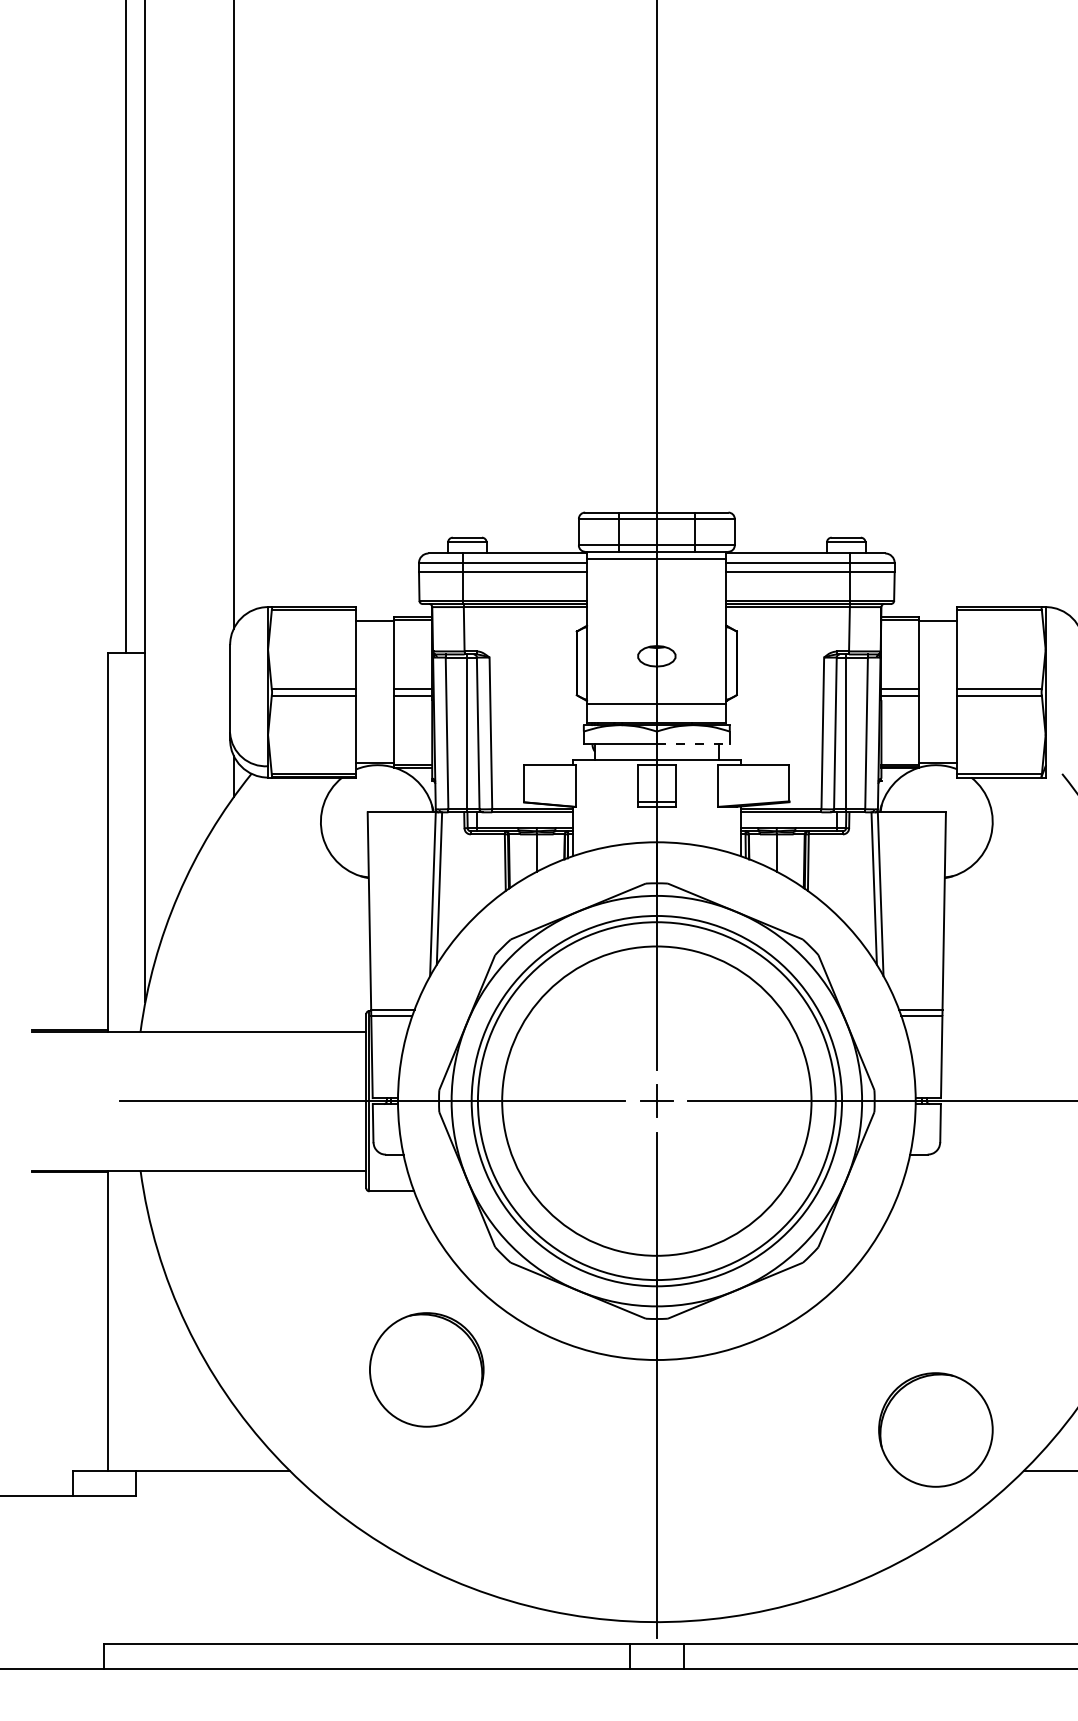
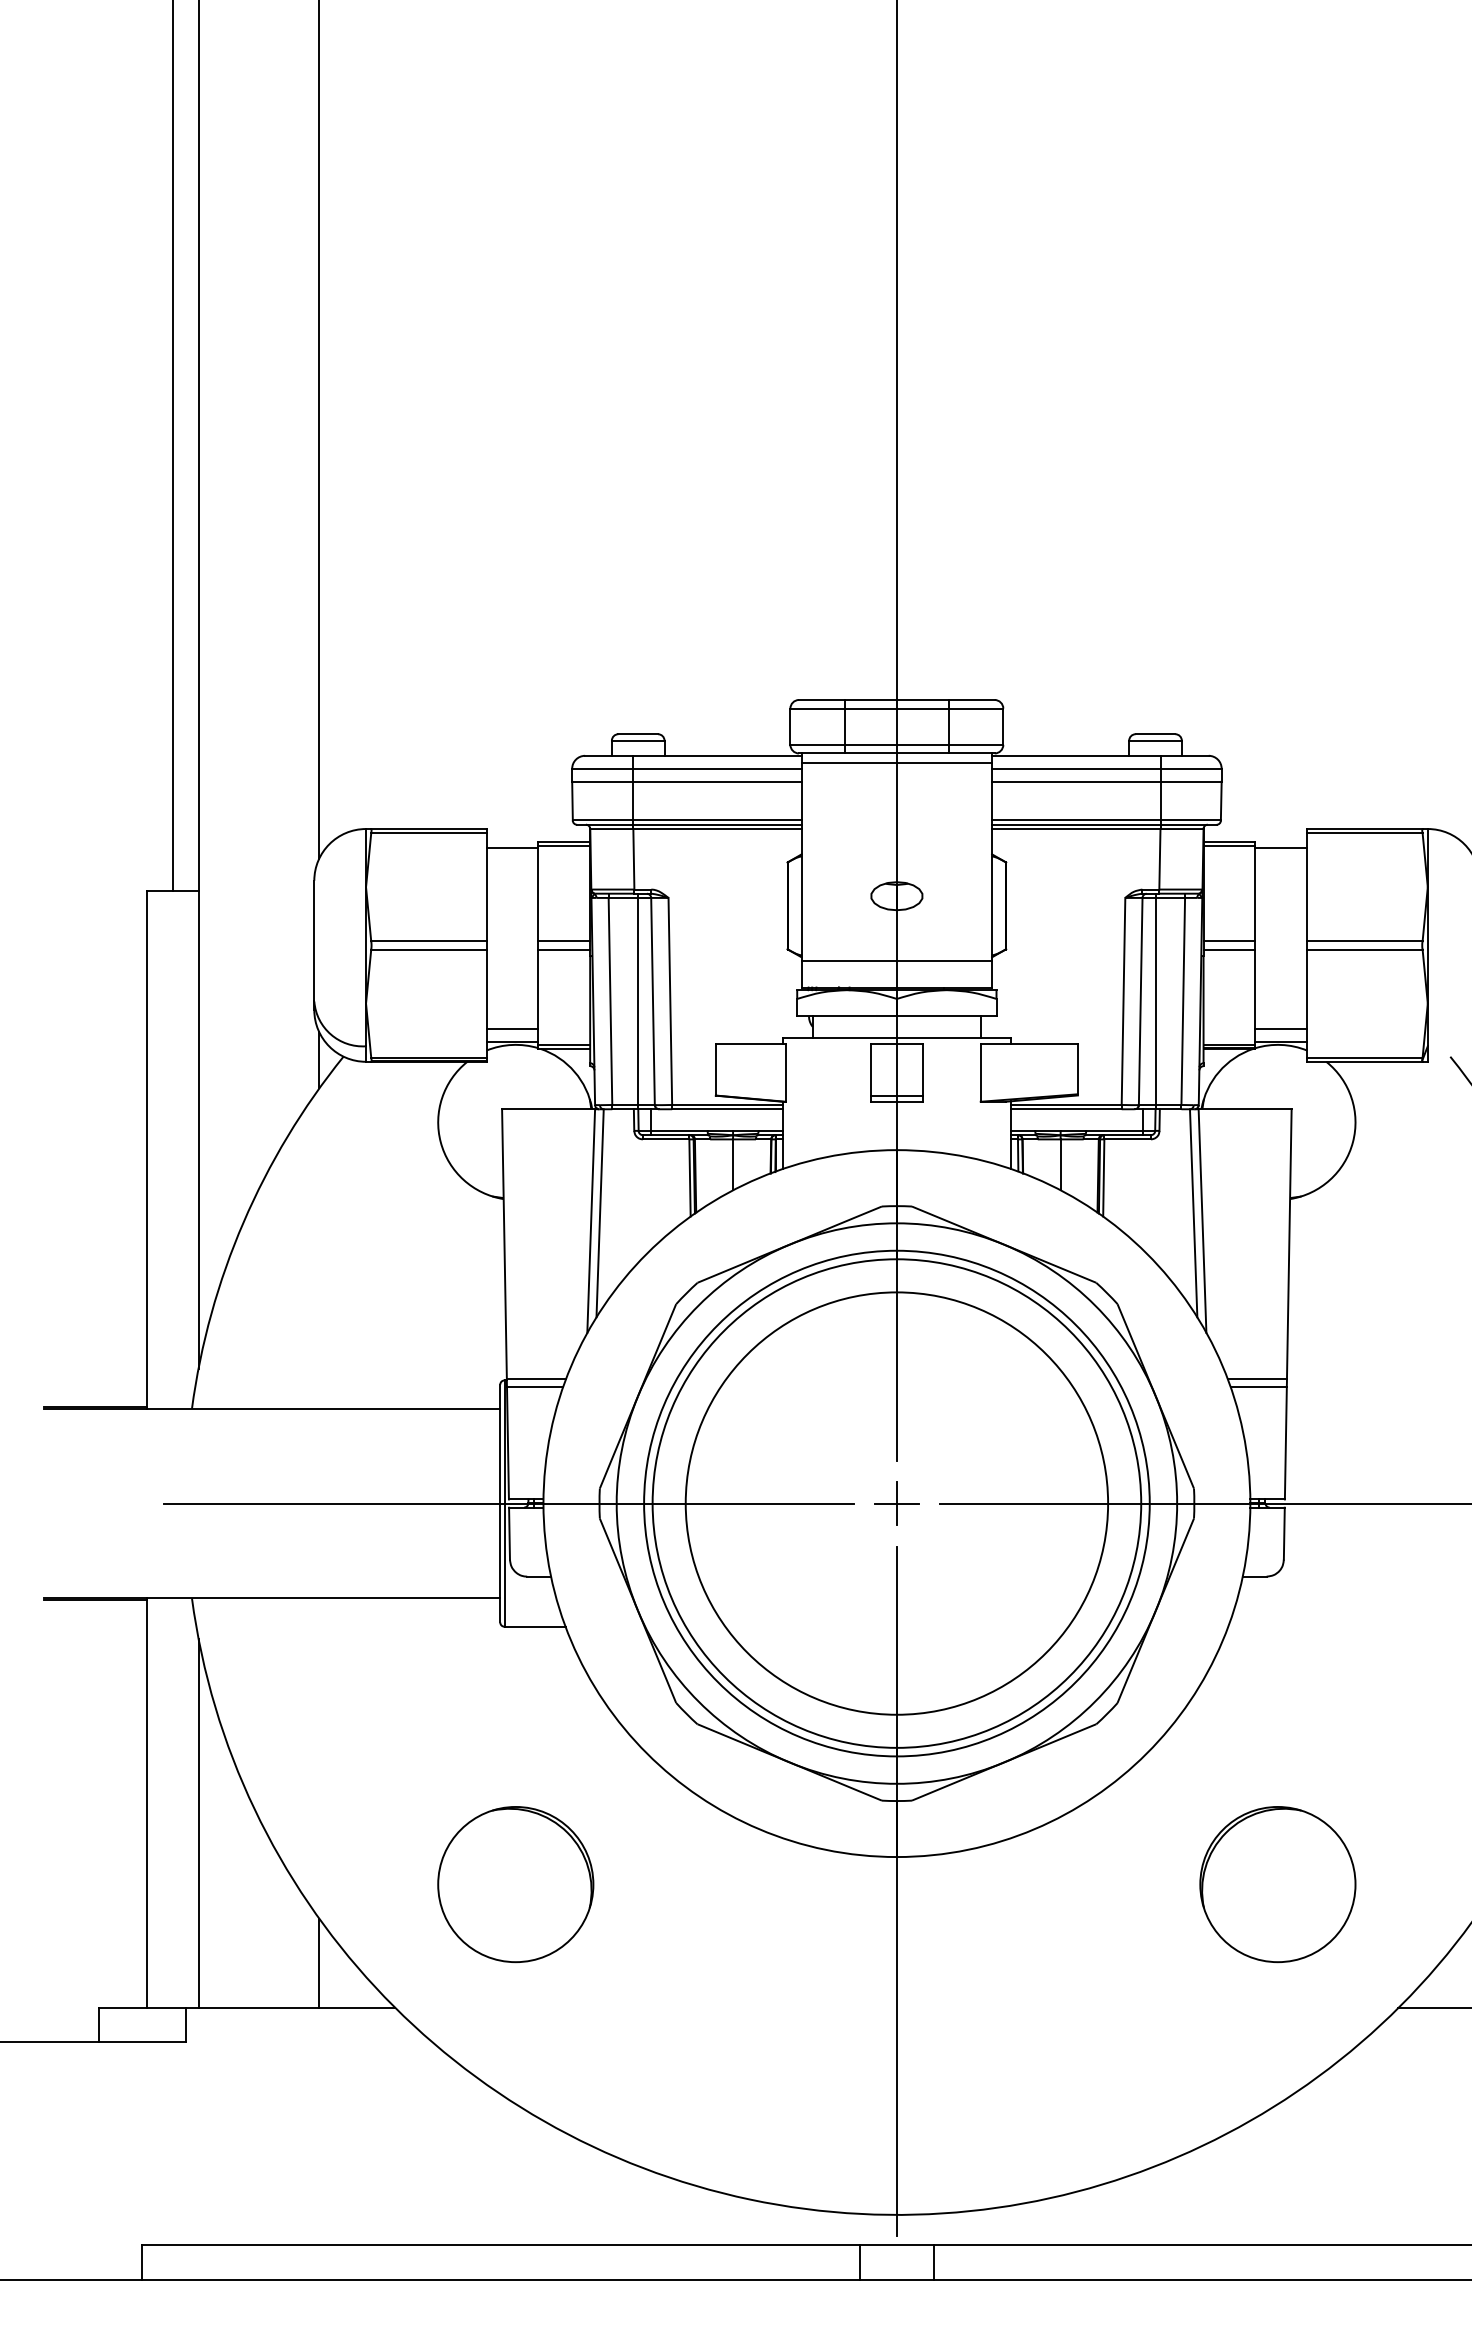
line: (693, 744) -> (946, 1016), dashed -> solid
line: (375, 753) -> (512, 1029), added
line: (938, 753) -> (1281, 1029), added
line: (145, 1334) -> (198, 1822), added
part: (426, 1369) -> (515, 1884), moved
part: (935, 1429) -> (1277, 1884), moved
line: (233, 1437) -> (319, 1962), added

